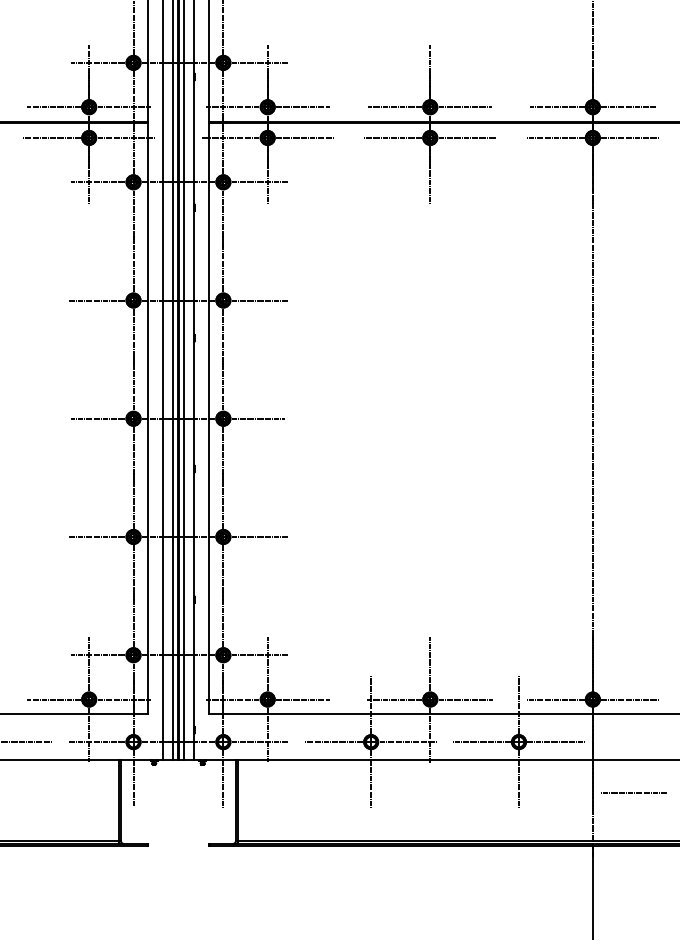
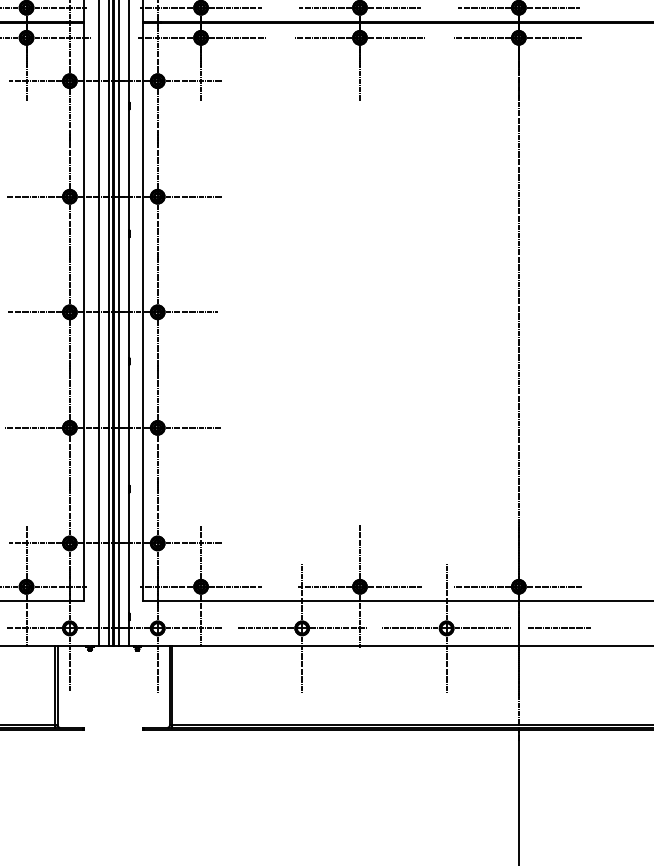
line: (632, 792) -> (557, 627), moved

